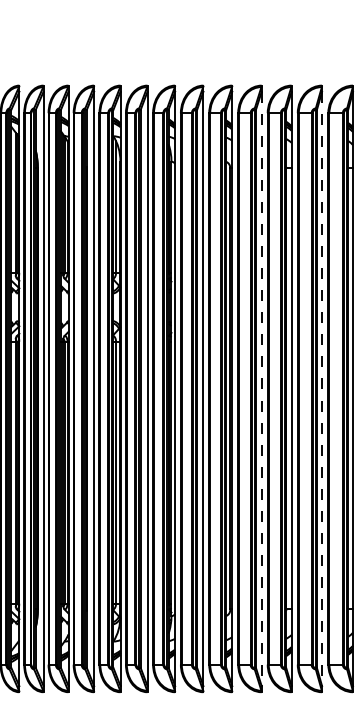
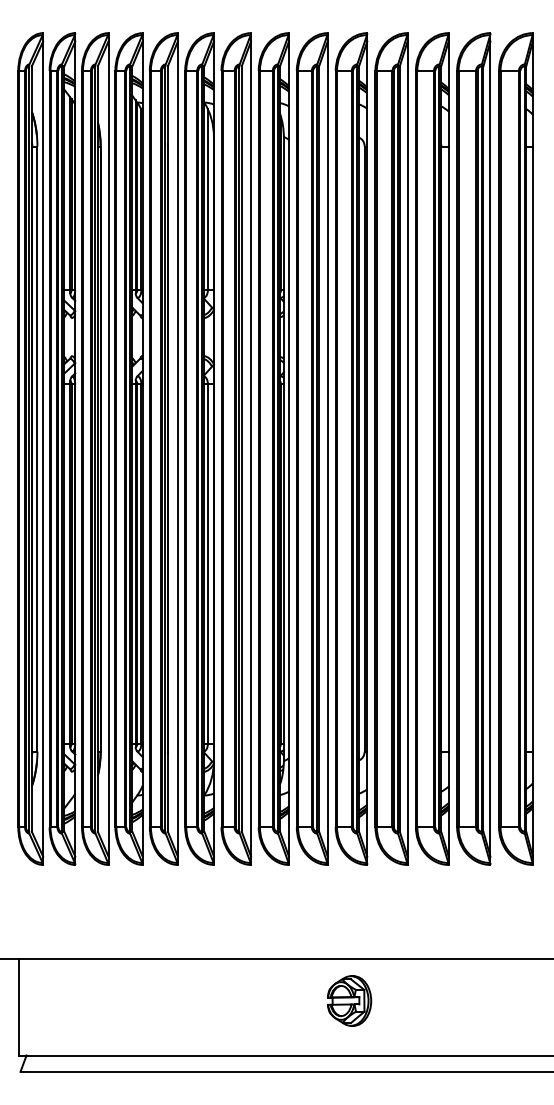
line: (261, 389) -> (407, 449), dashed -> solid
line: (322, 389) -> (490, 449), dashed -> solid

